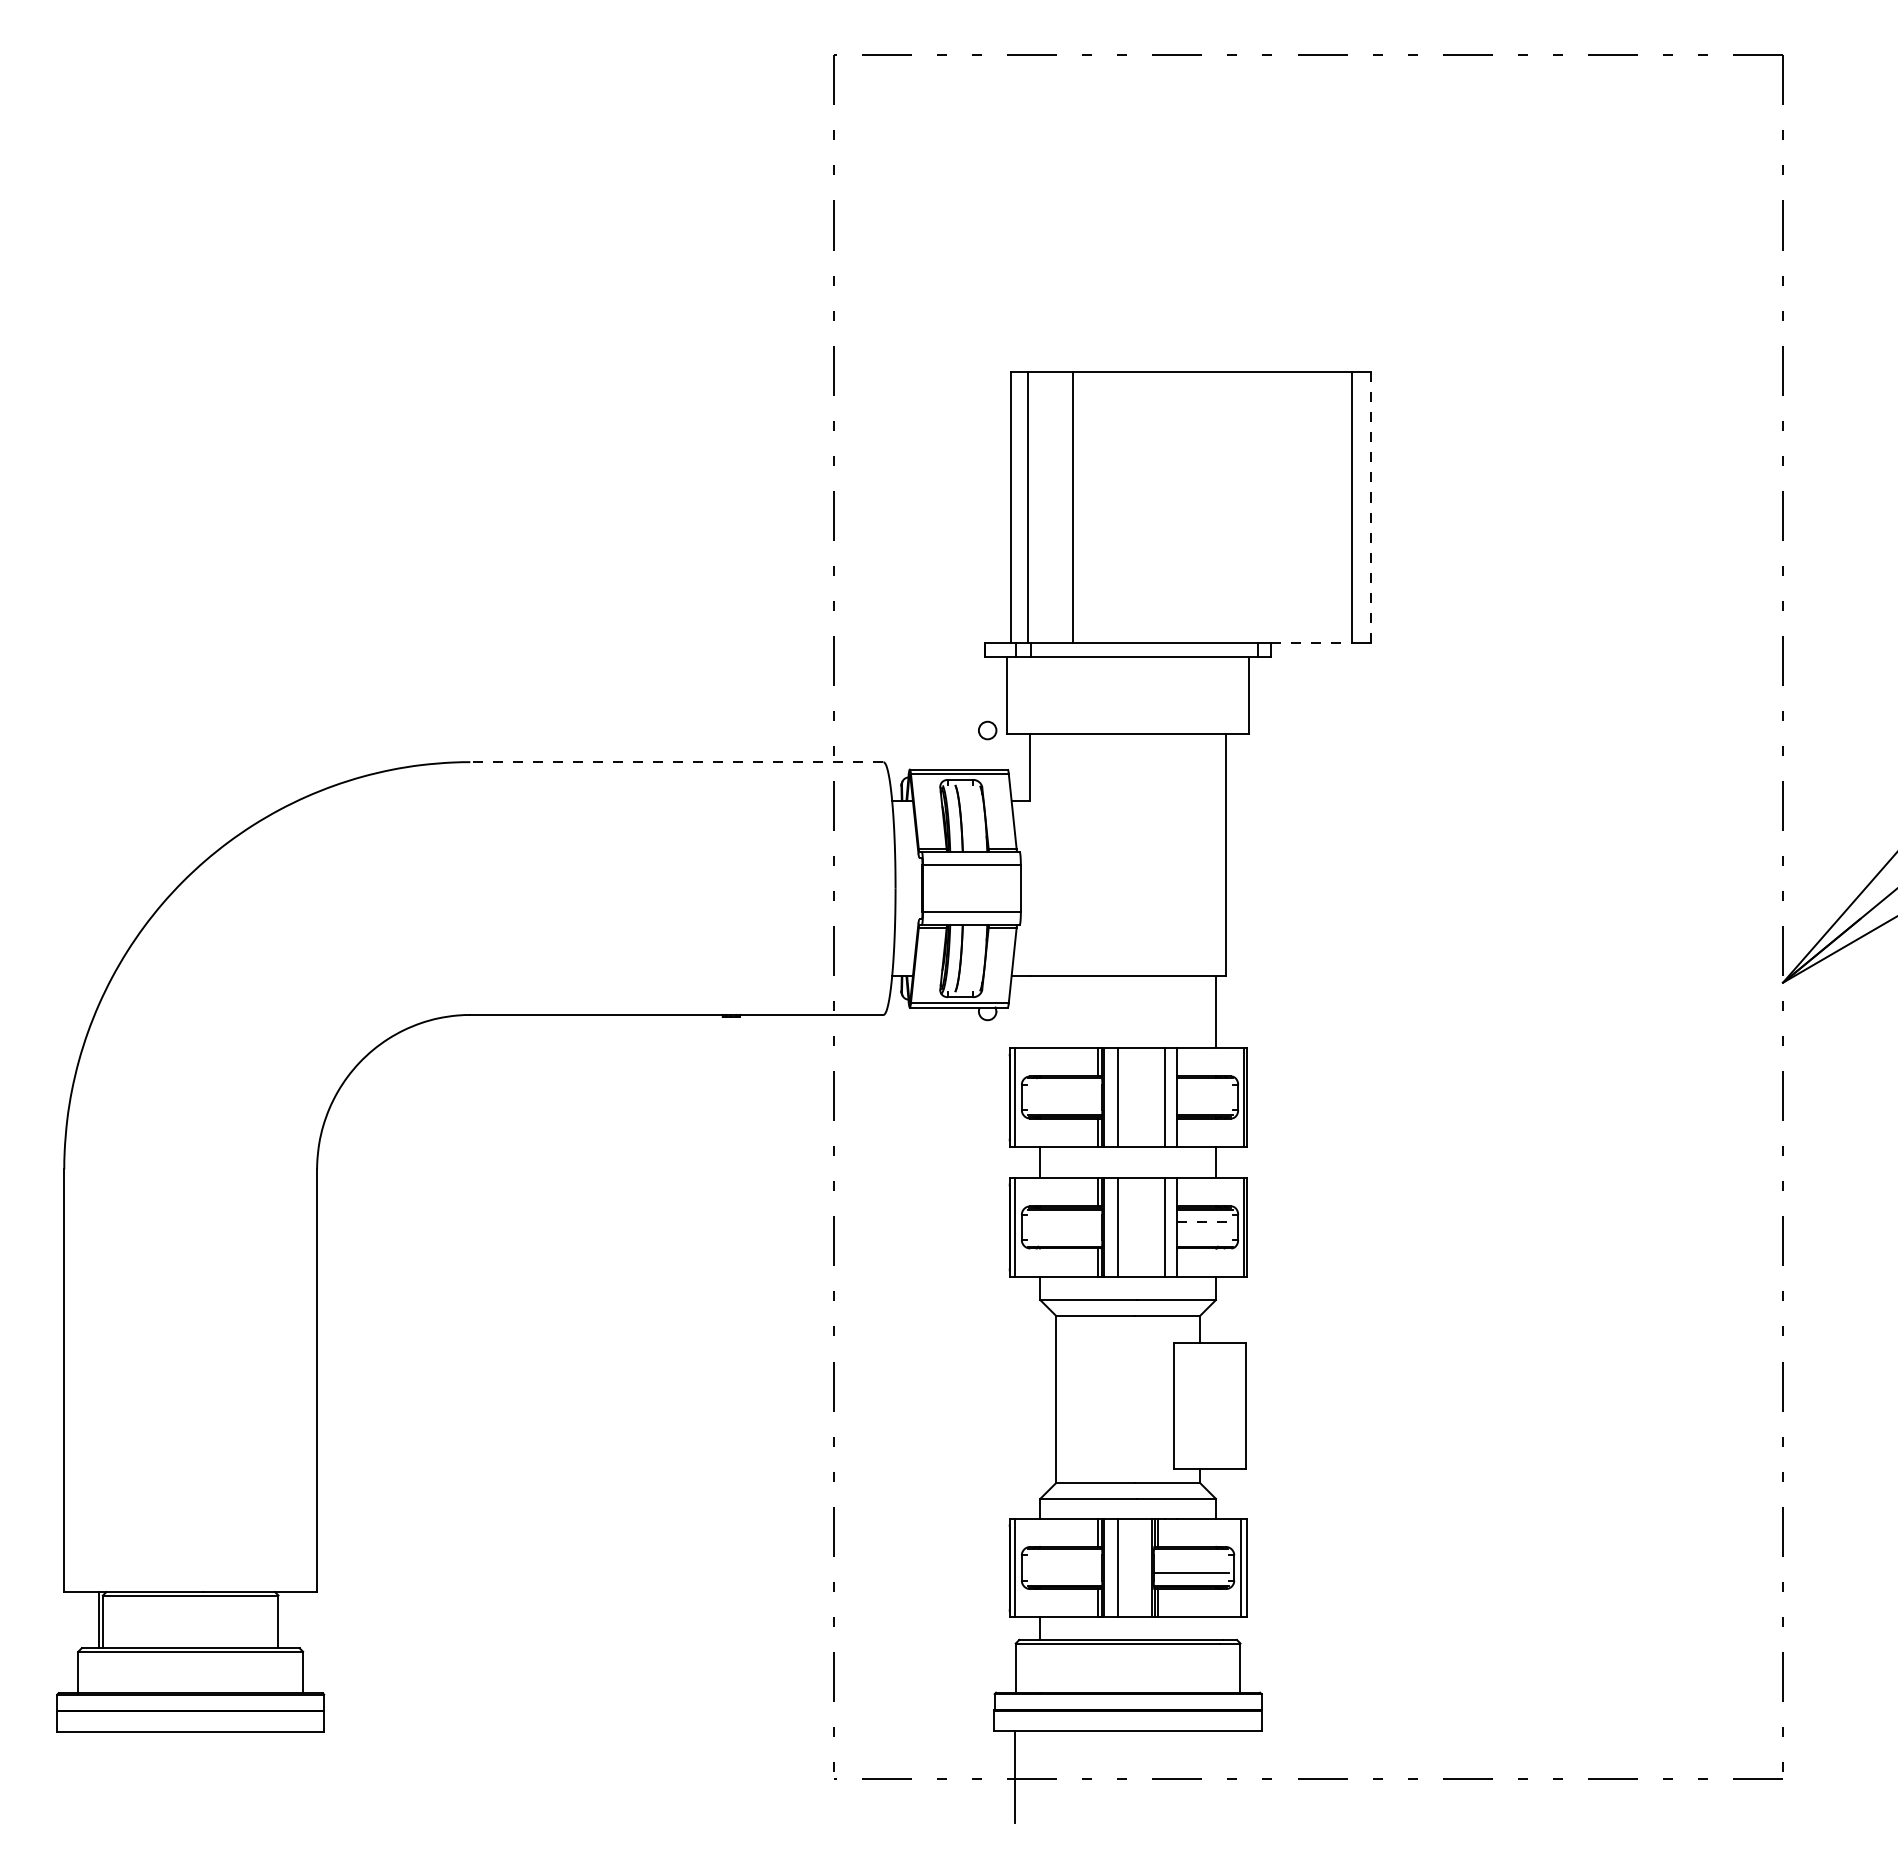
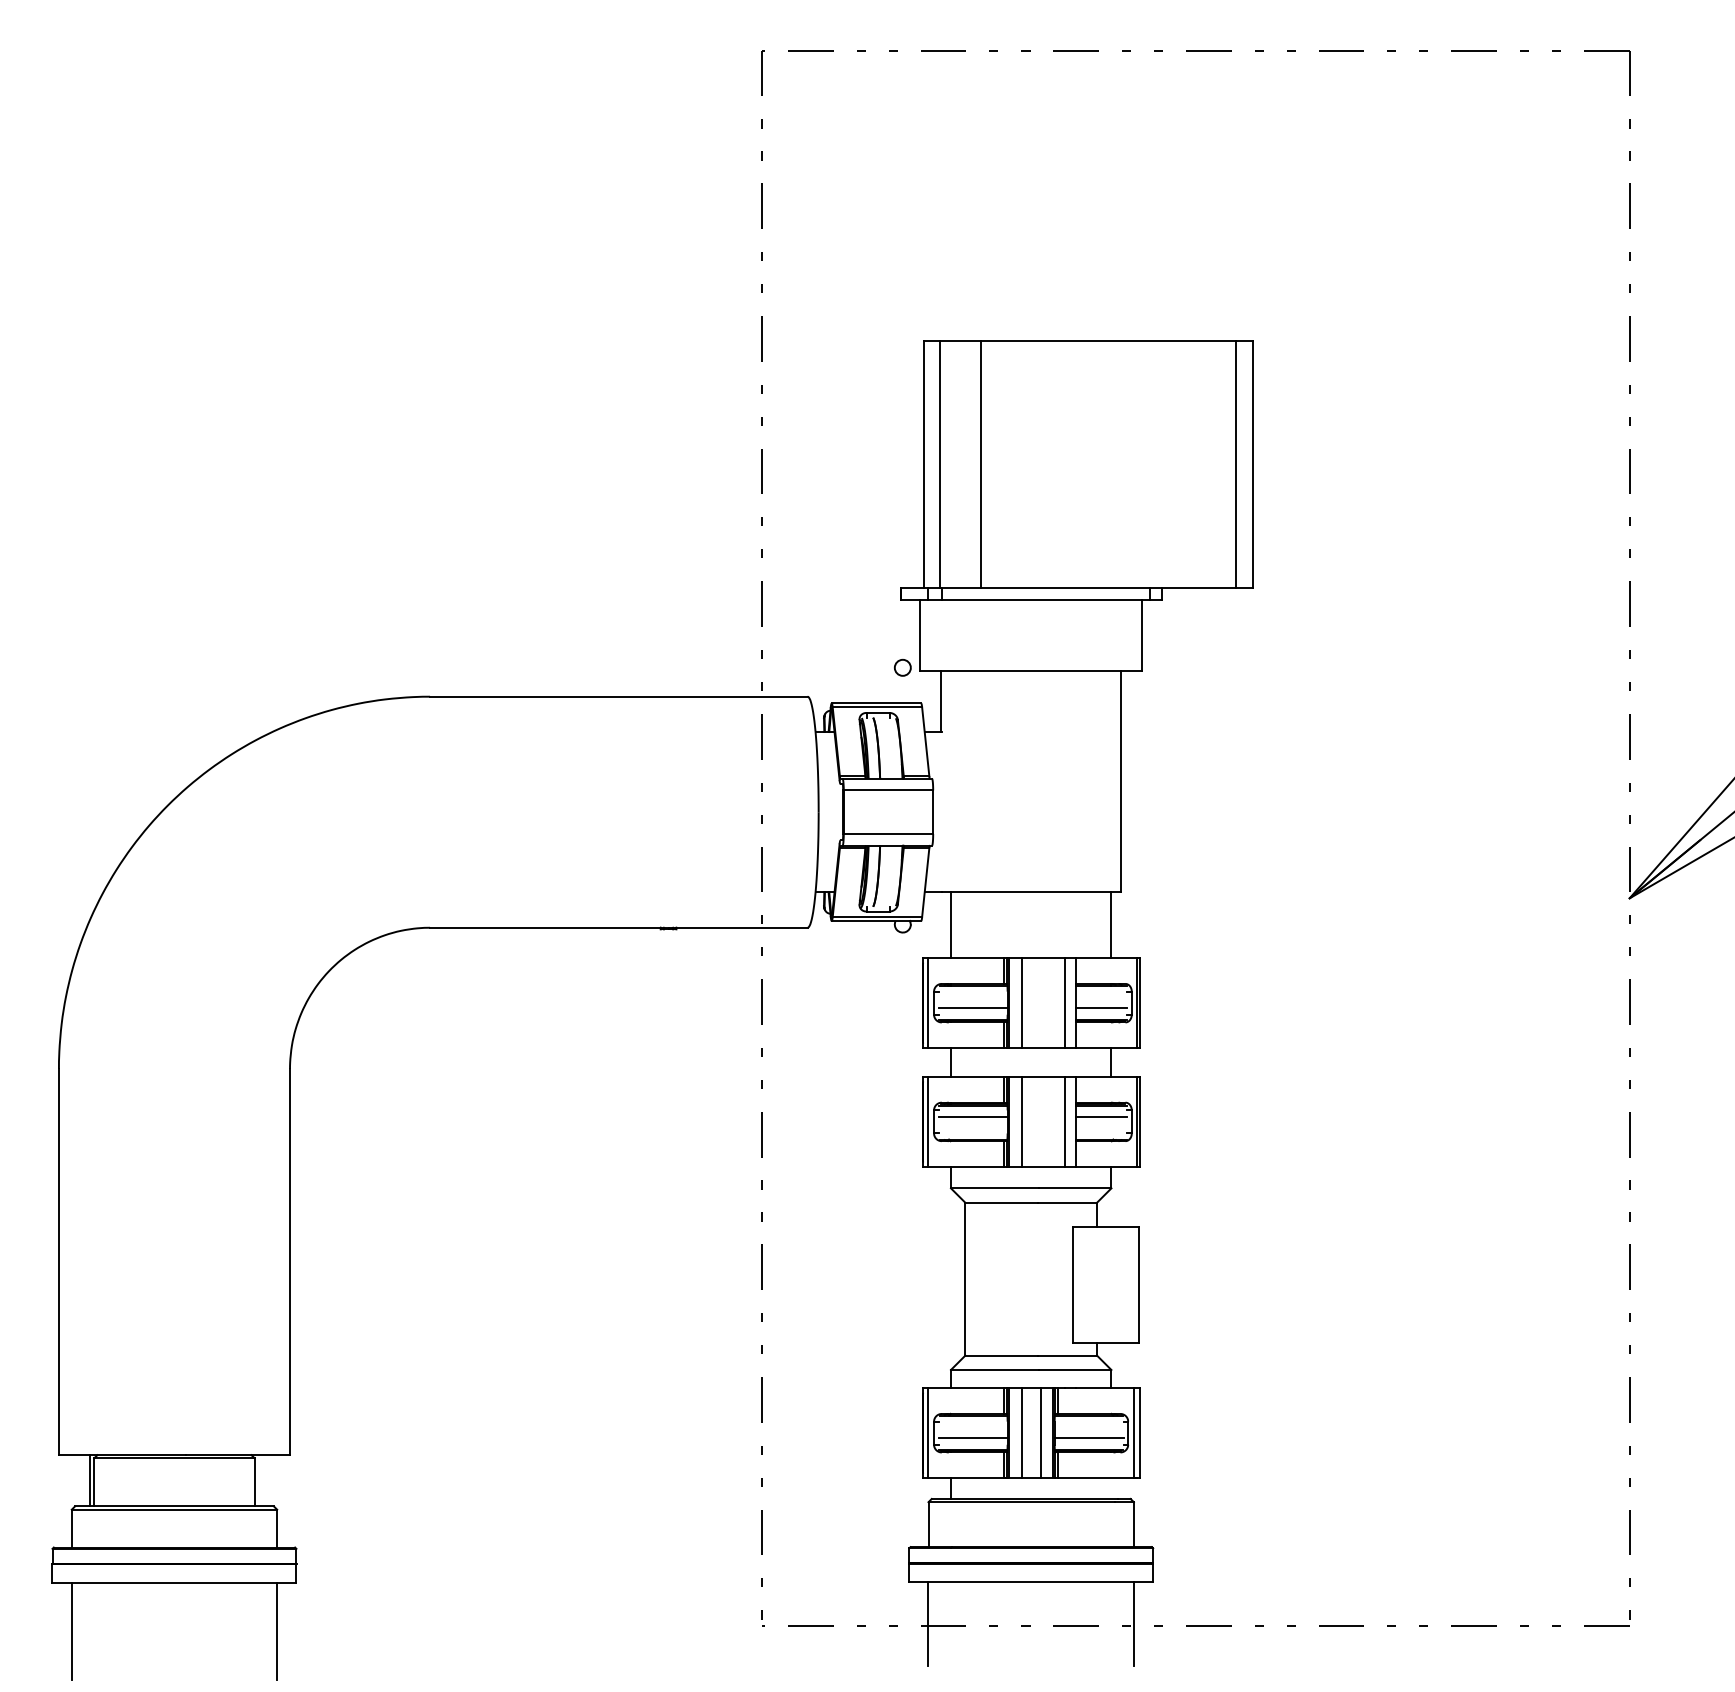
line: (1371, 508) -> (1253, 464), dashed -> solid
line: (1311, 642) -> (1198, 587), dashed -> solid
line: (676, 762) -> (618, 697), dashed -> solid
line: (1040, 1012) -> (951, 925), added
line: (1064, 1102) -> (973, 1007), added
line: (1204, 1102) -> (1101, 1007), added
line: (1064, 1222) -> (973, 1117), added
line: (1205, 1222) -> (1101, 1117), dashed -> solid
line: (1138, 1567) -> (1040, 1432), added
line: (1064, 1573) -> (973, 1438), added
line: (1240, 1776) -> (1133, 1623), added
line: (78, 1784) -> (71, 1631), added
line: (303, 1784) -> (277, 1631), added

